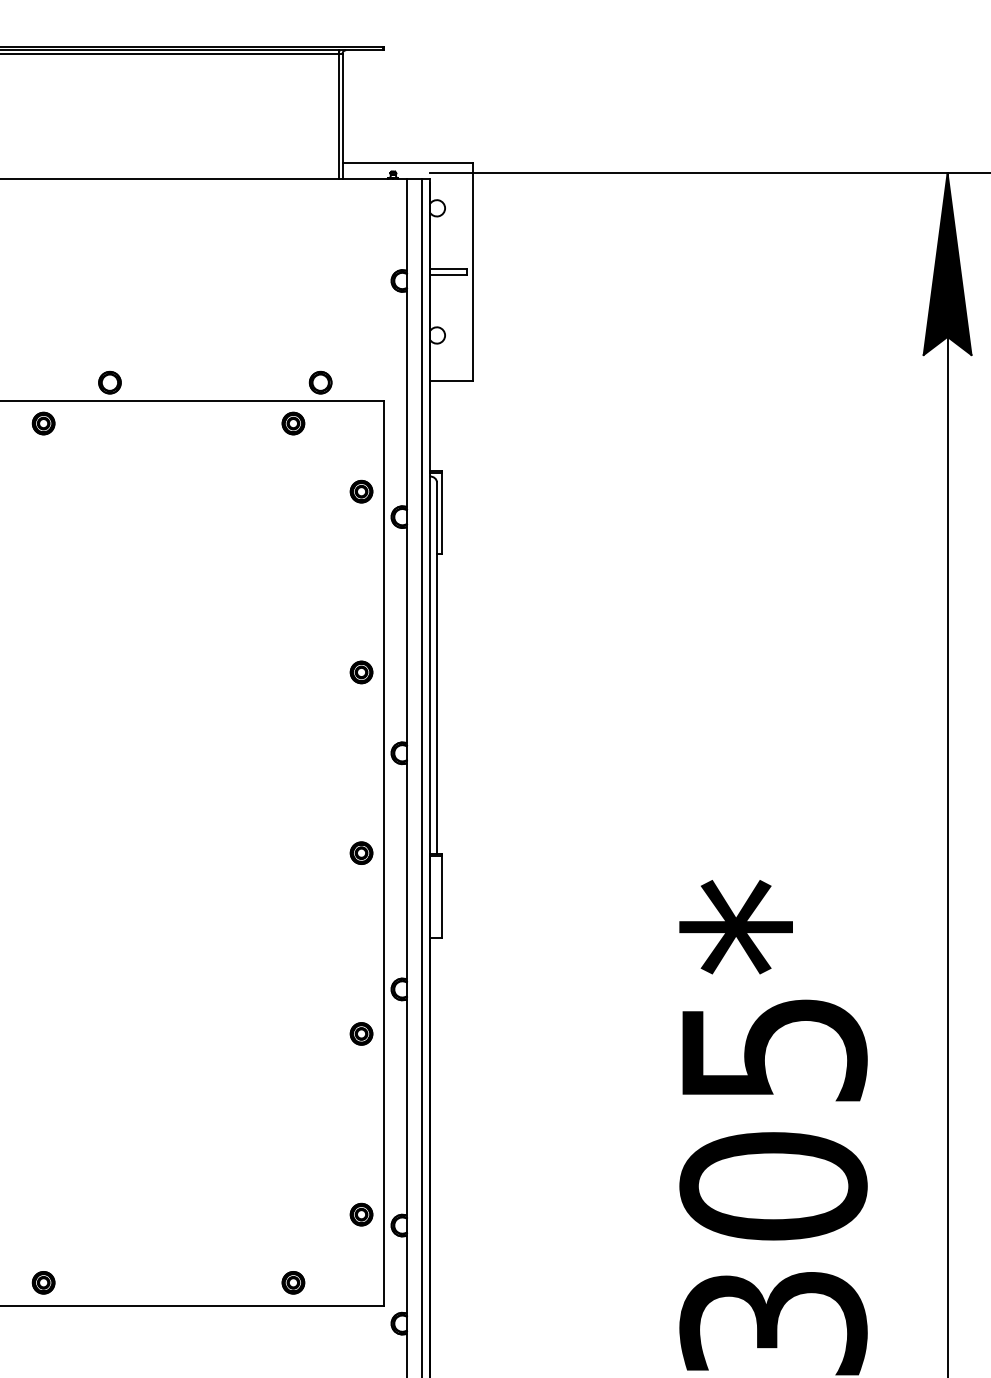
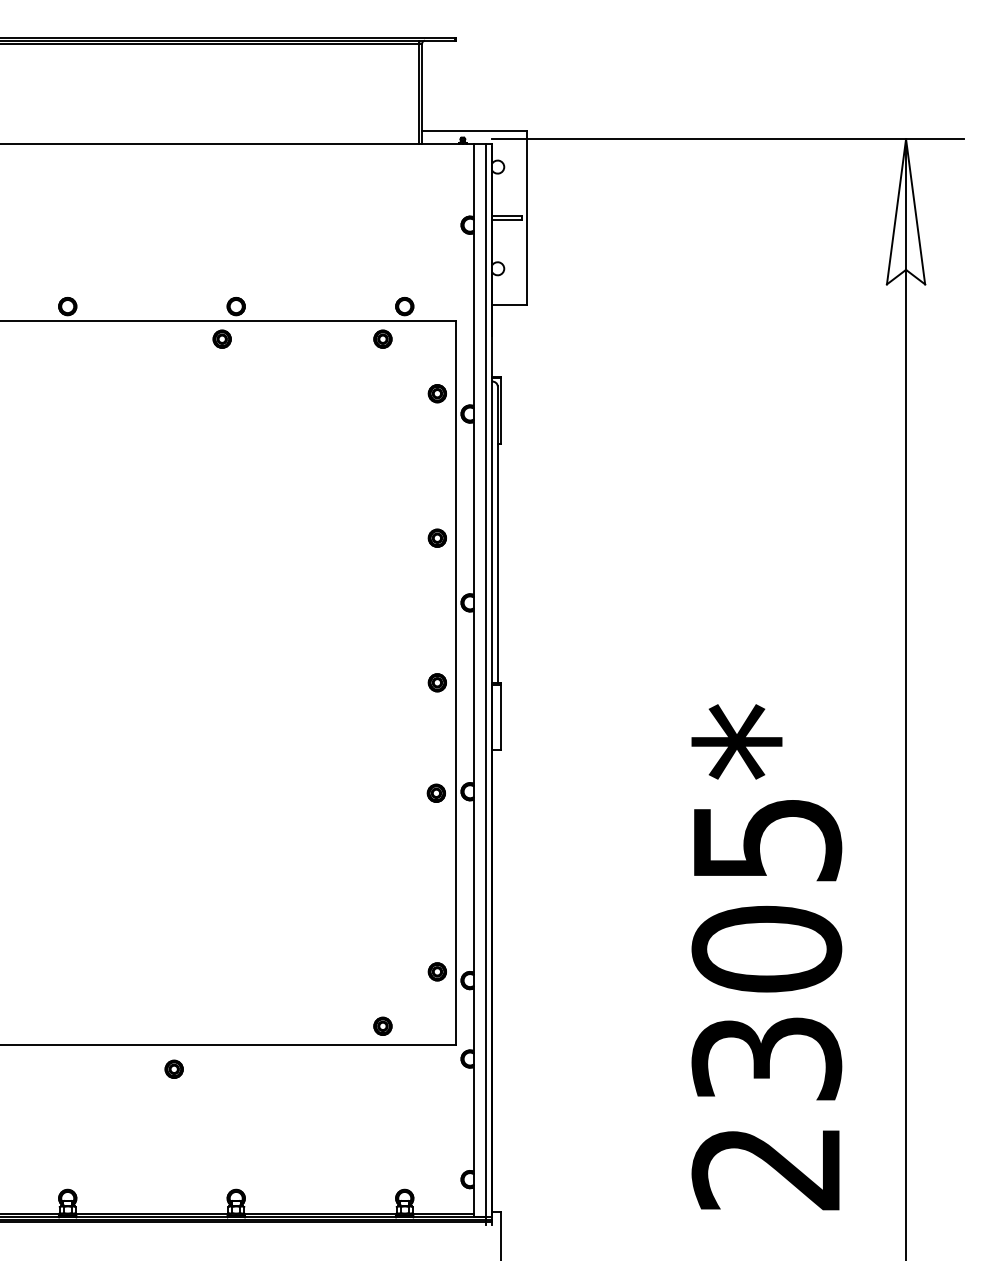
fill: (946, 263) -> (905, 211), removed
part: (42, 422) -> (221, 338), moved
part: (360, 1032) -> (435, 792), moved
part: (42, 1281) -> (173, 1068), moved

